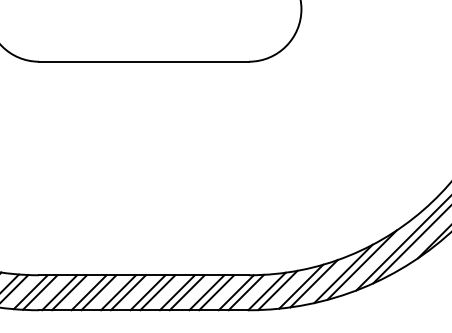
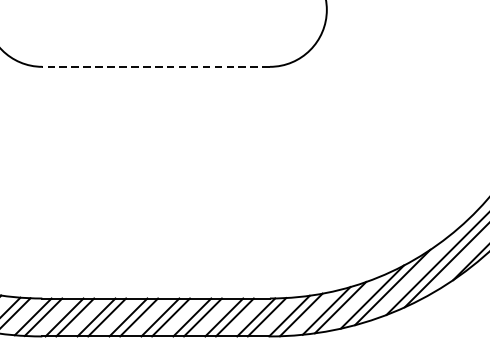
line: (144, 61) -> (156, 66), solid -> dashed

